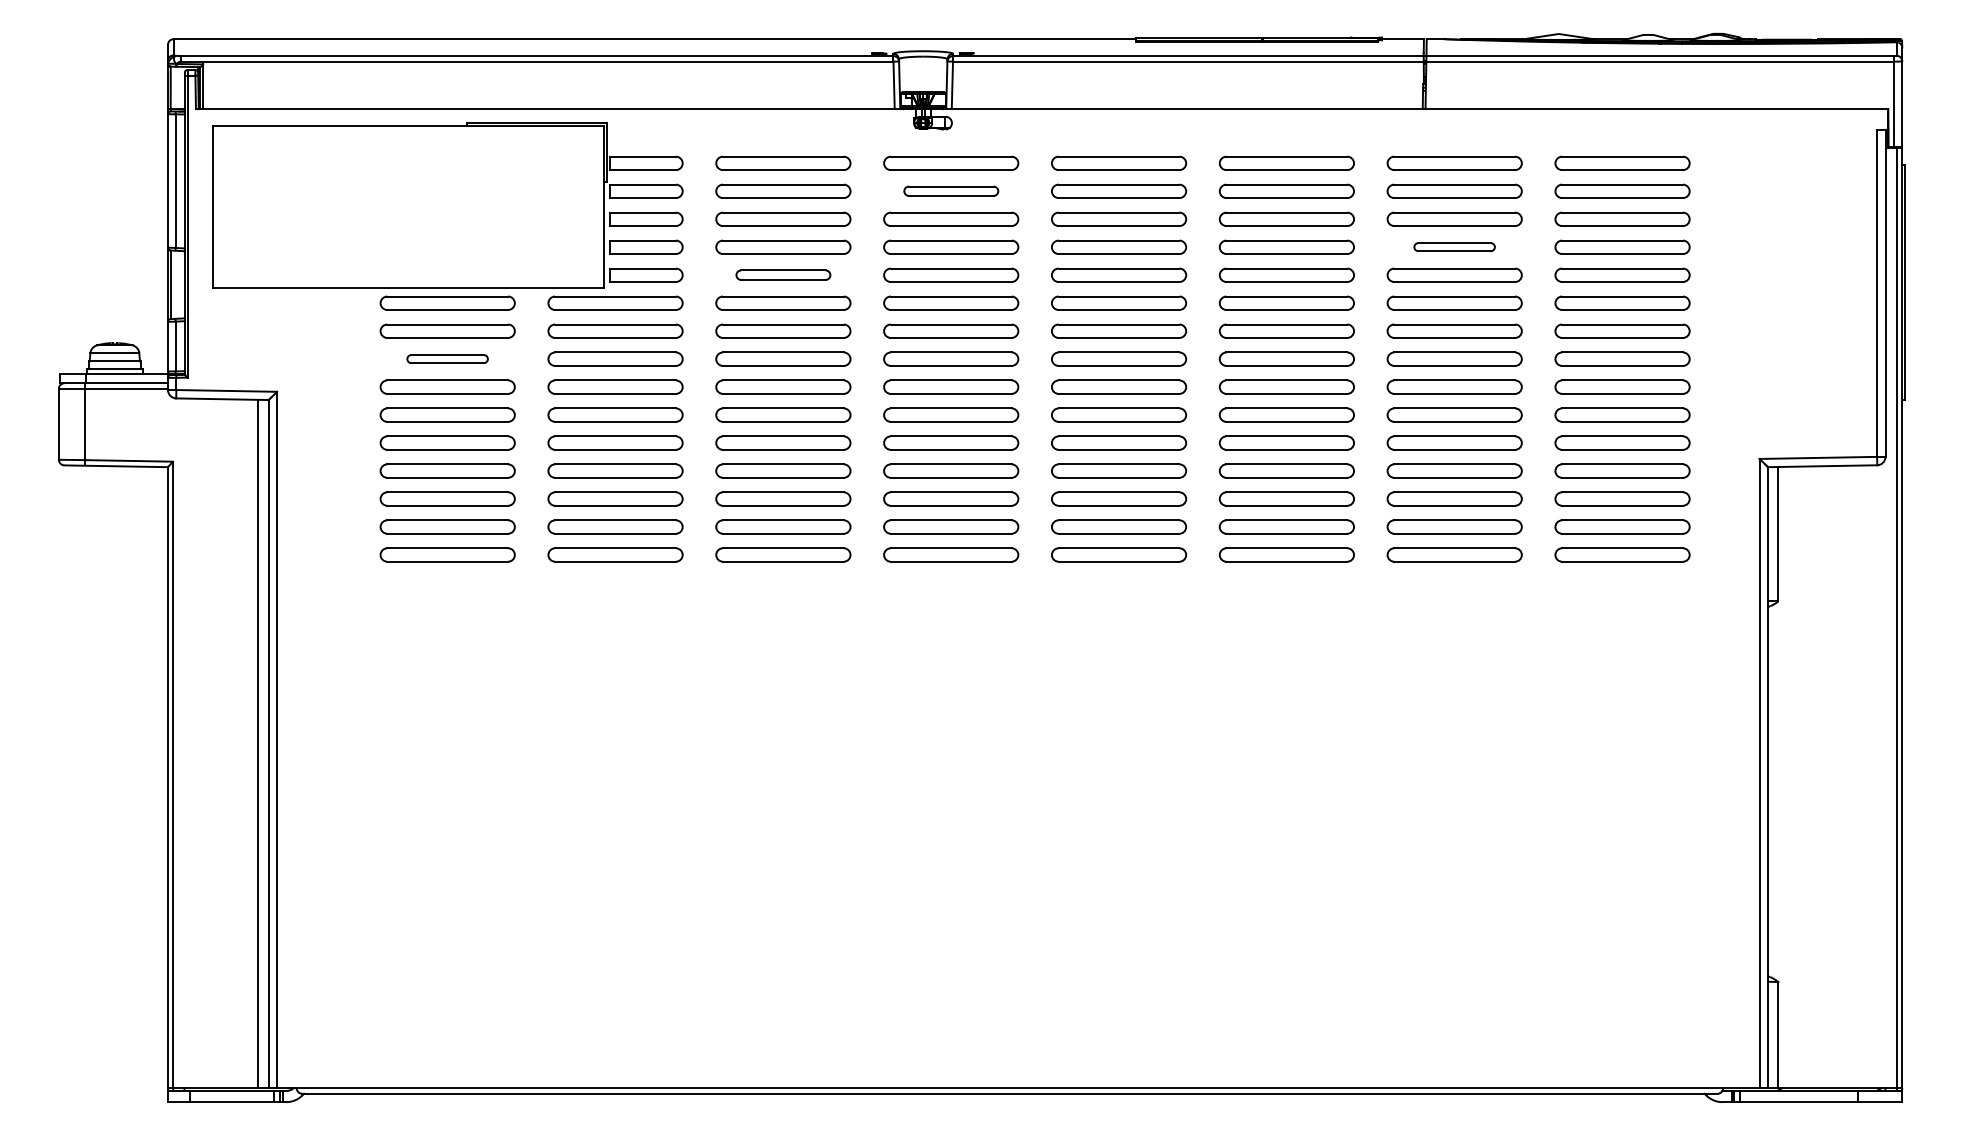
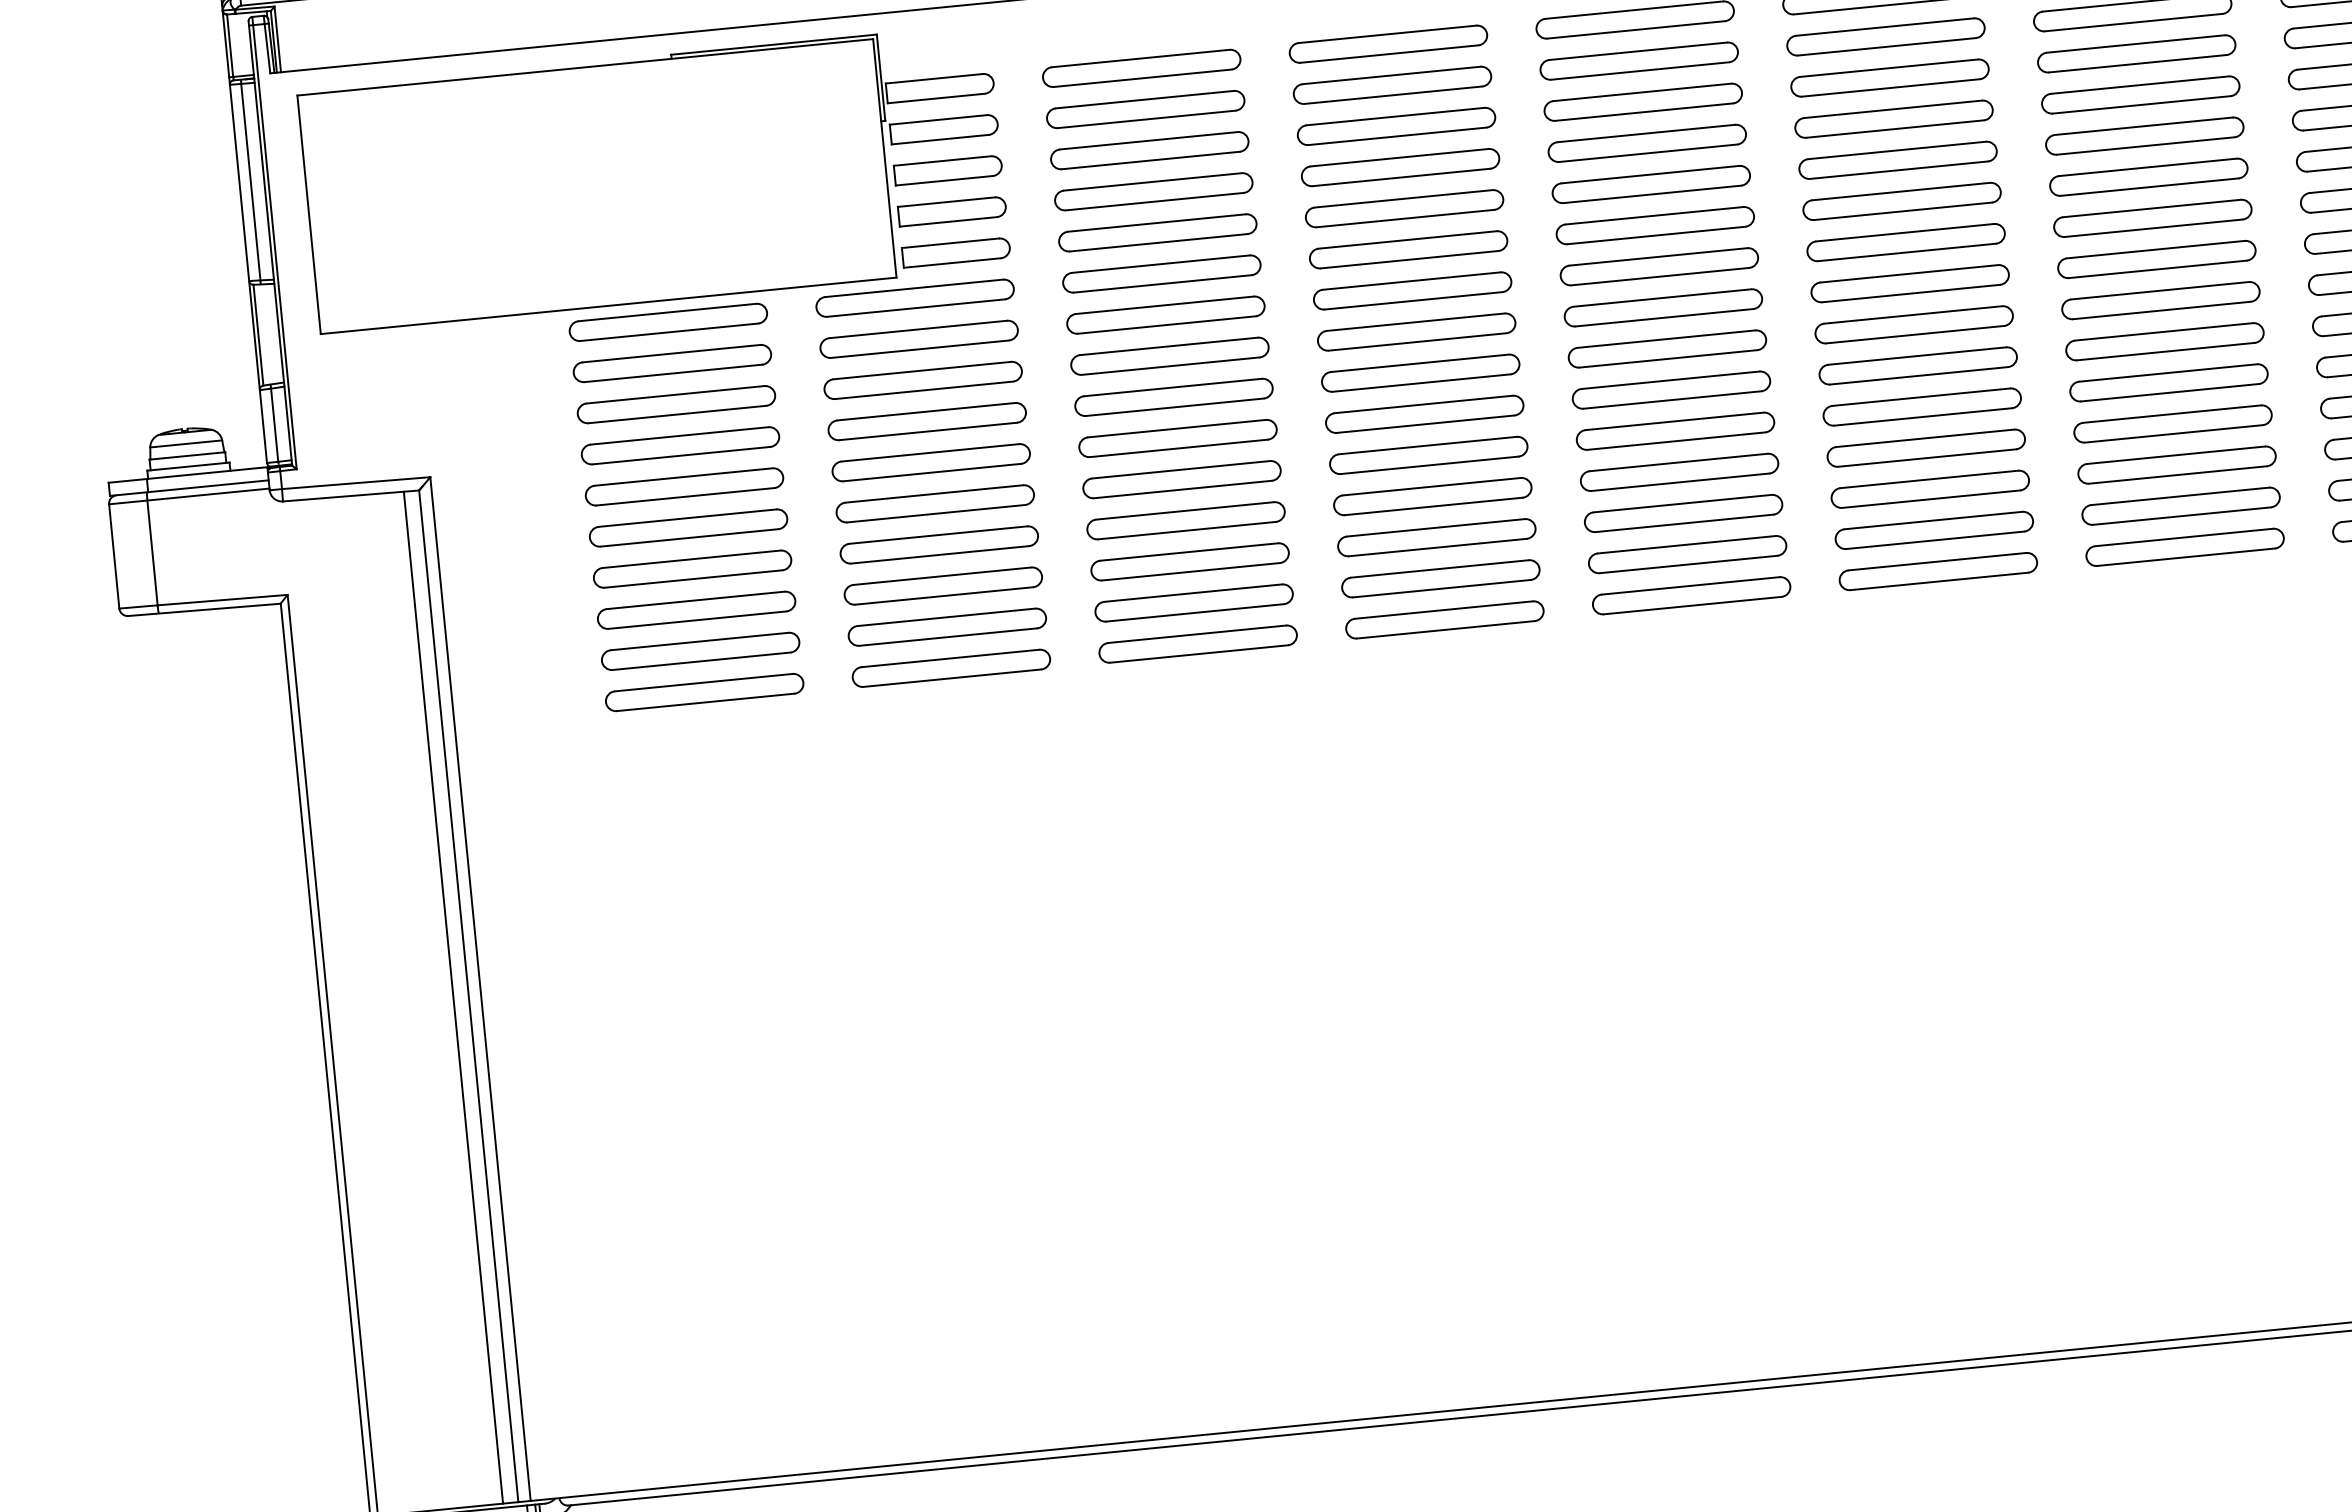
part: (951, 190) -> (1392, 84), size x1.43
part: (1454, 246) -> (2140, 93), size x1.67
part: (783, 274) -> (1157, 231), size x1.43
part: (447, 358) -> (676, 403), size x1.67

